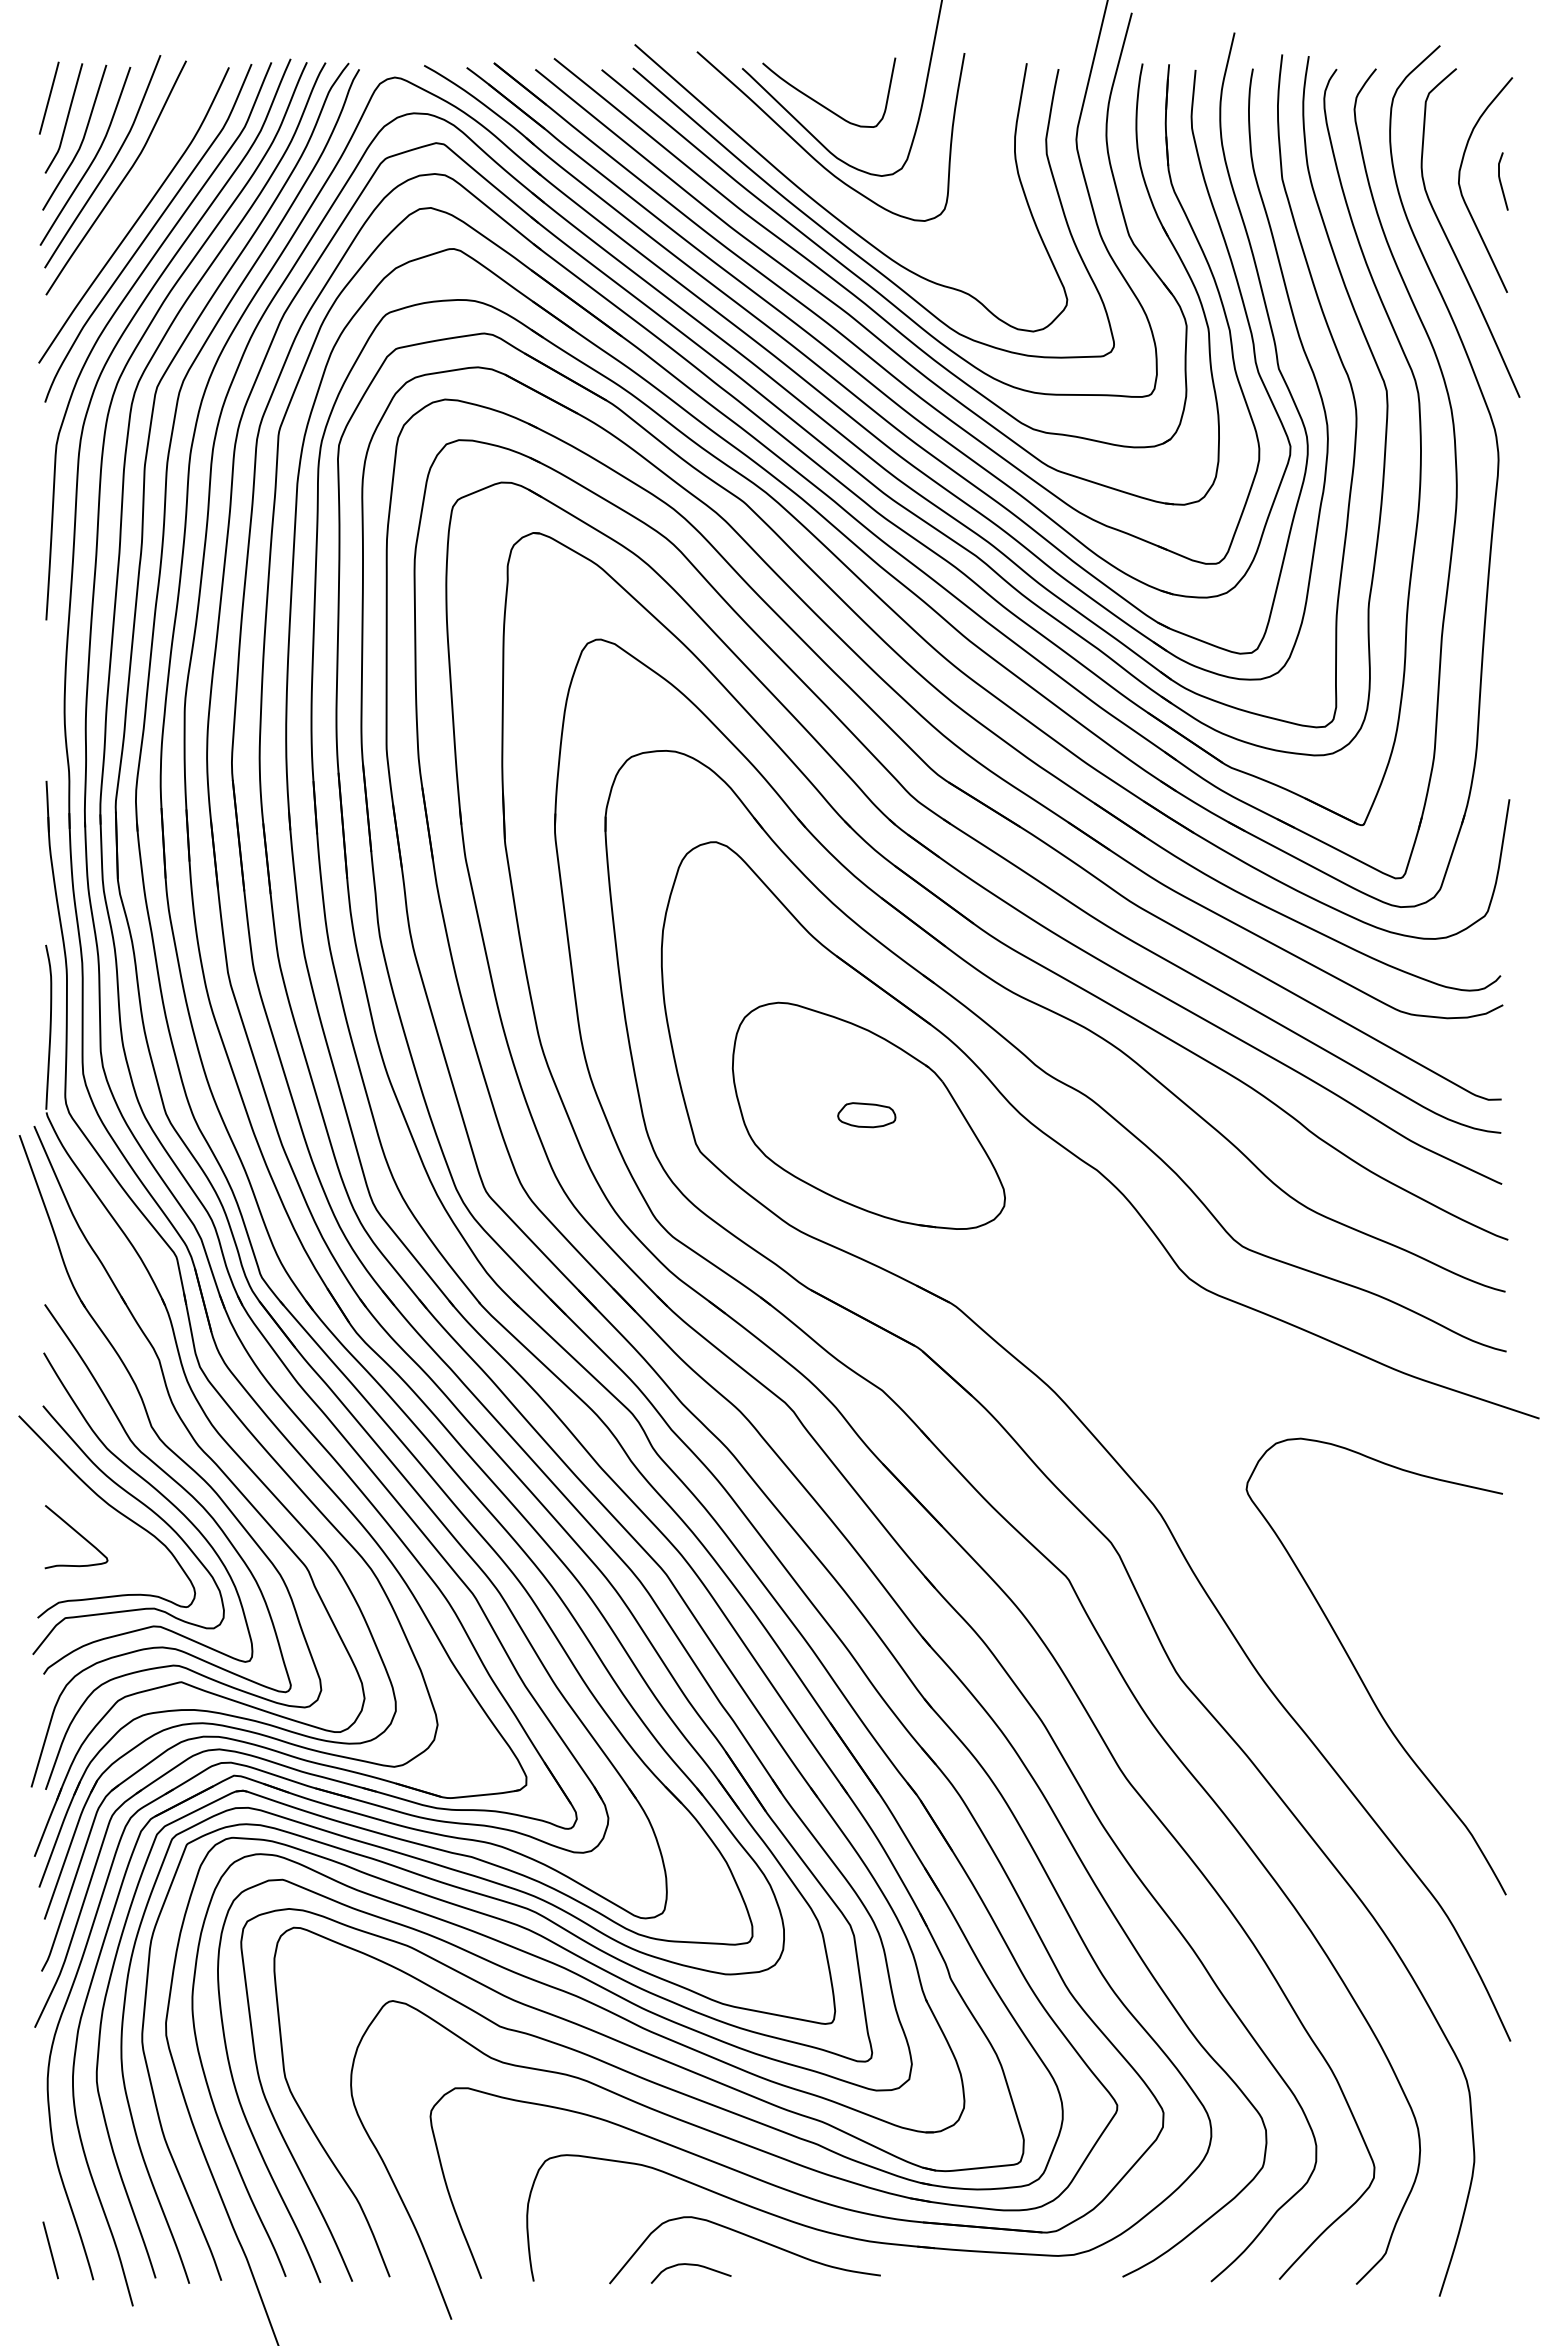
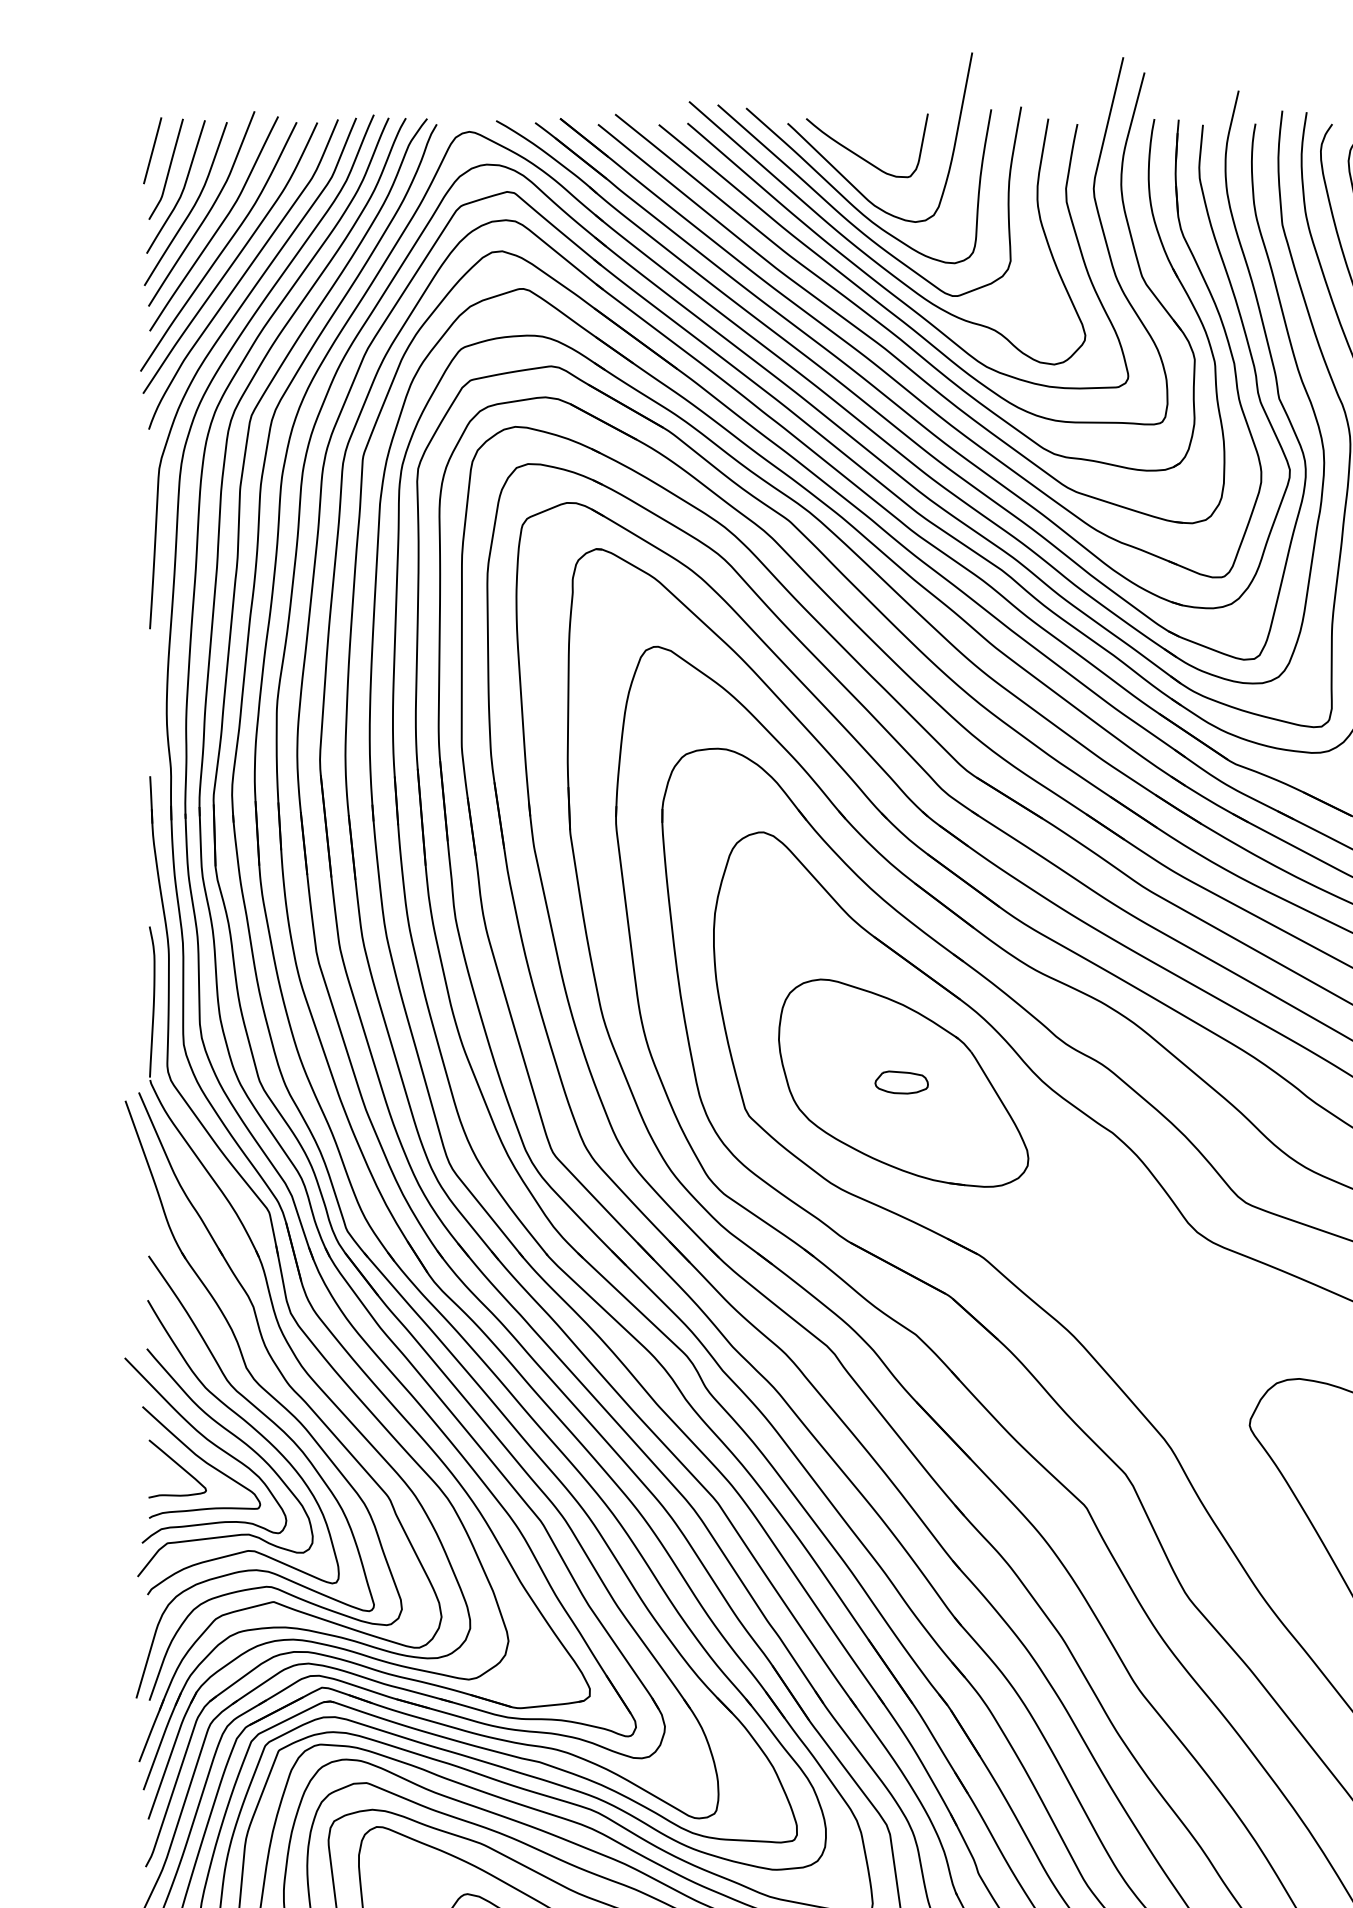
curve: (813, 177) -> (852, 223), added
curve: (125, 205) -> (222, 249), added
curve: (103, 1528) -> (202, 1461), added

